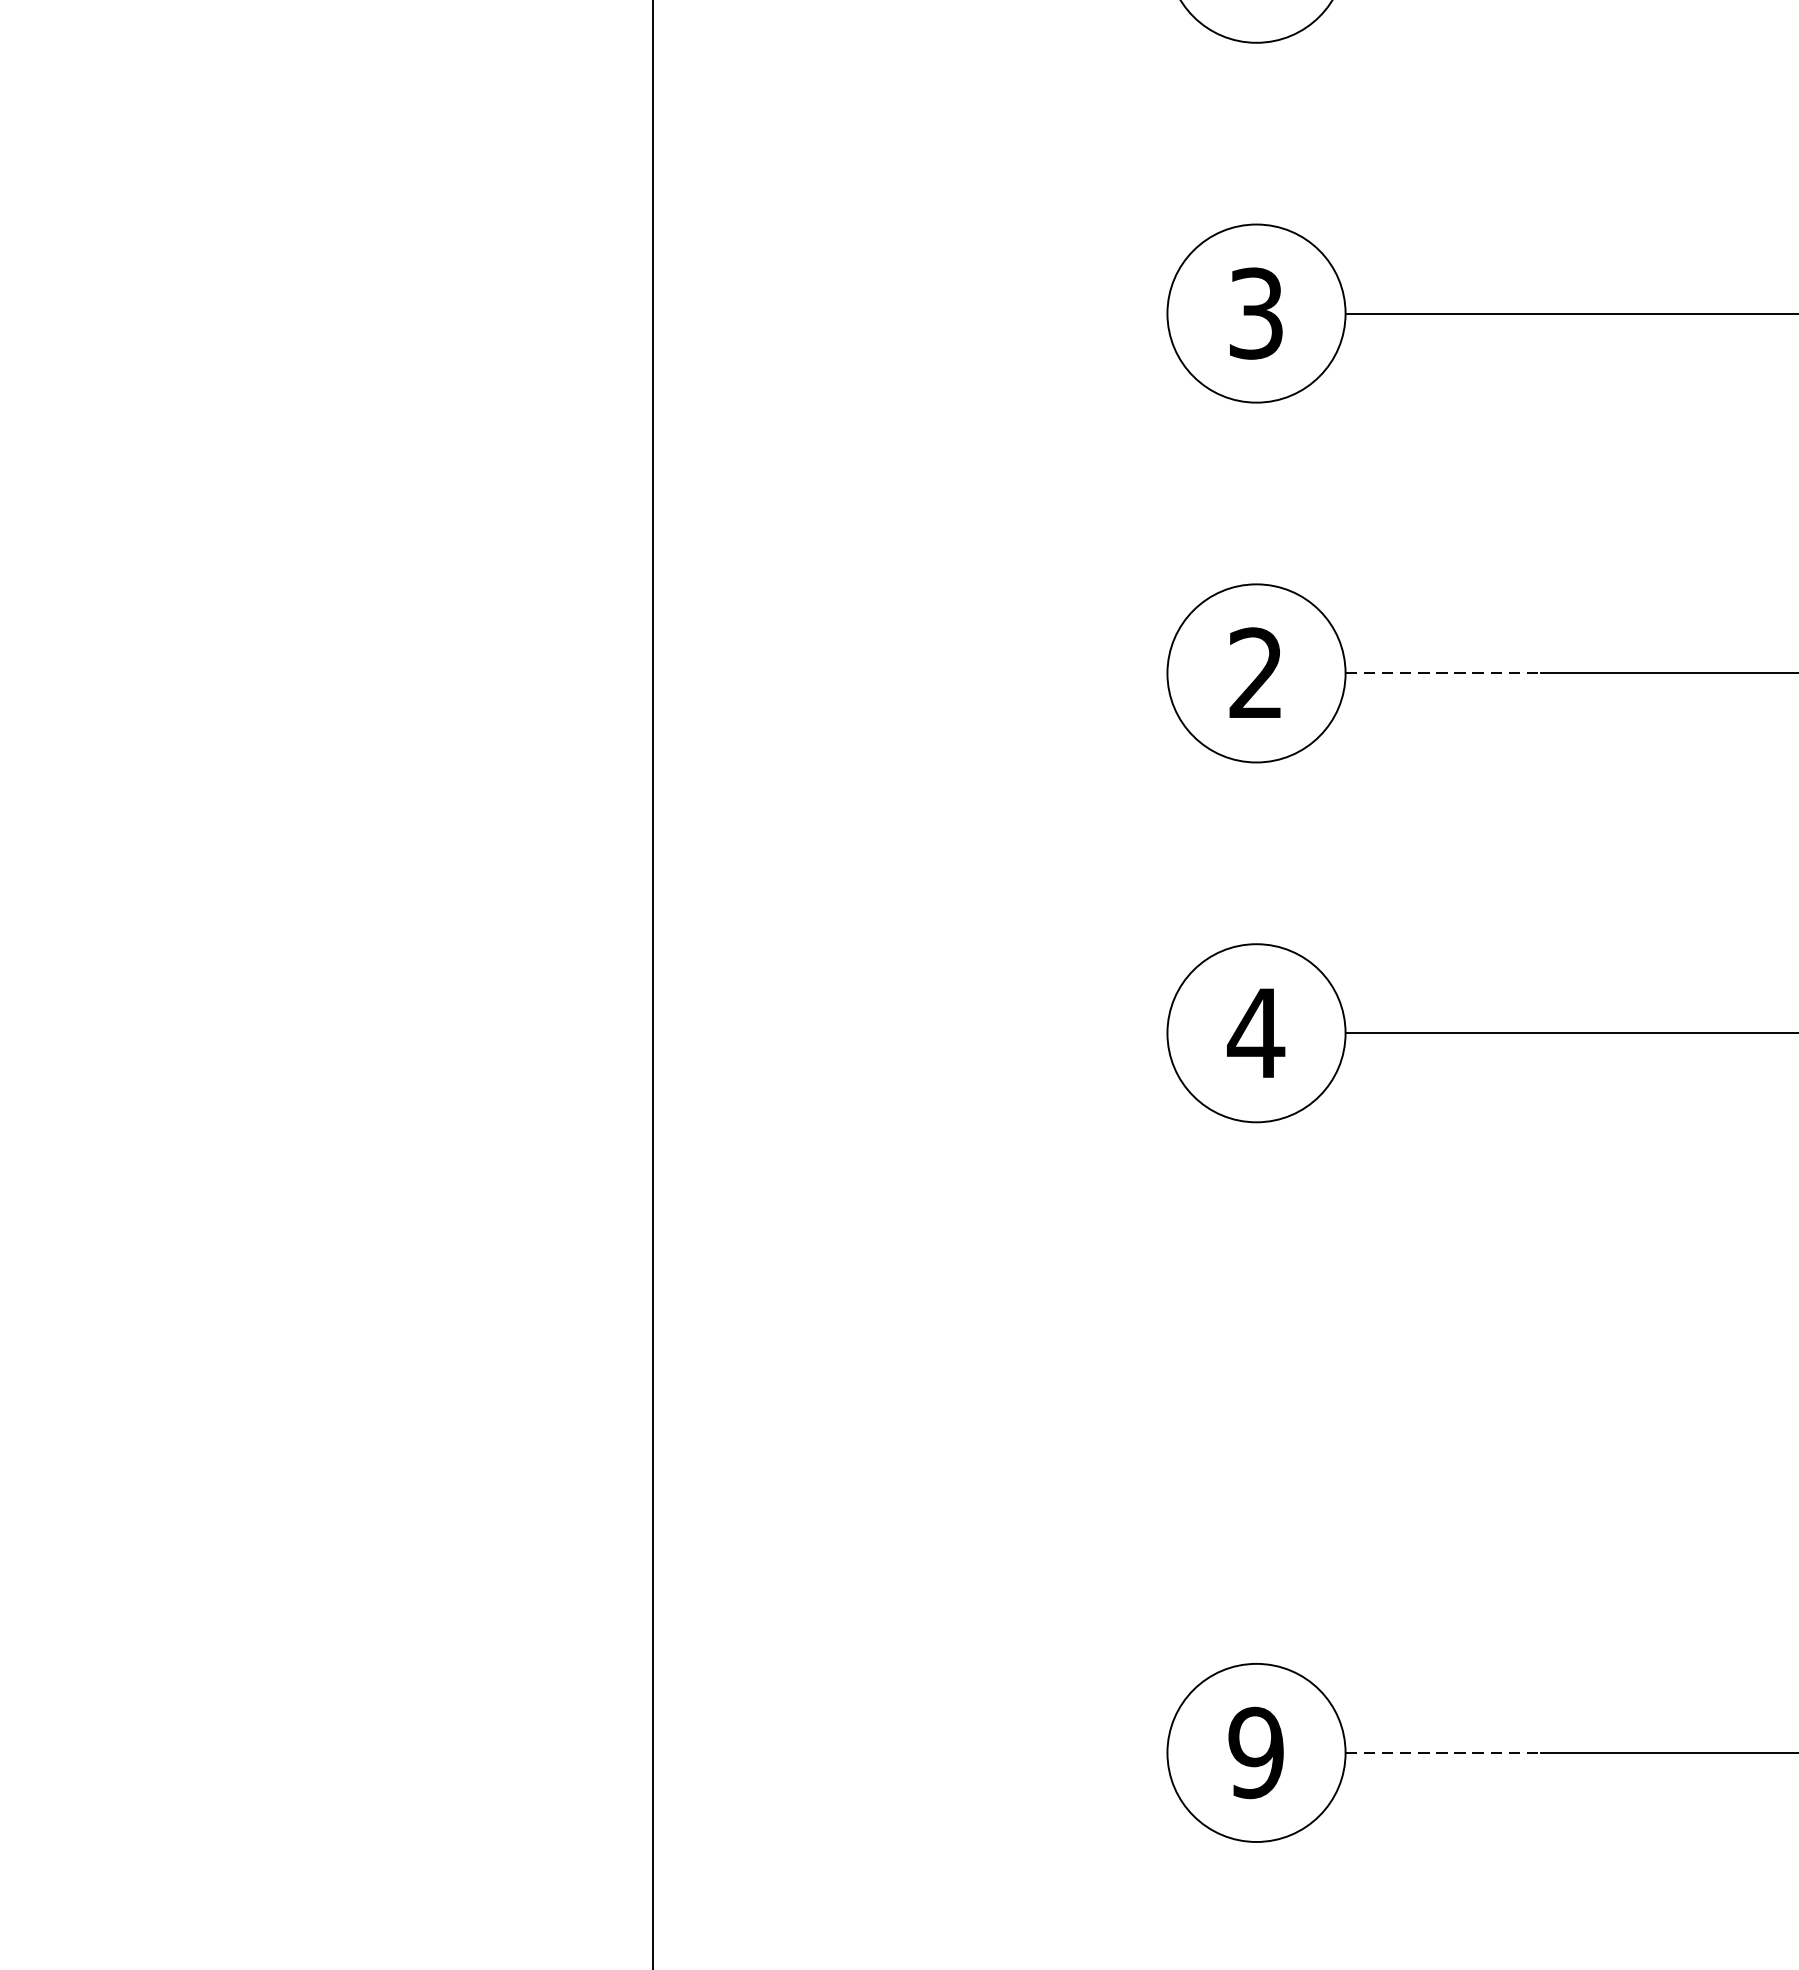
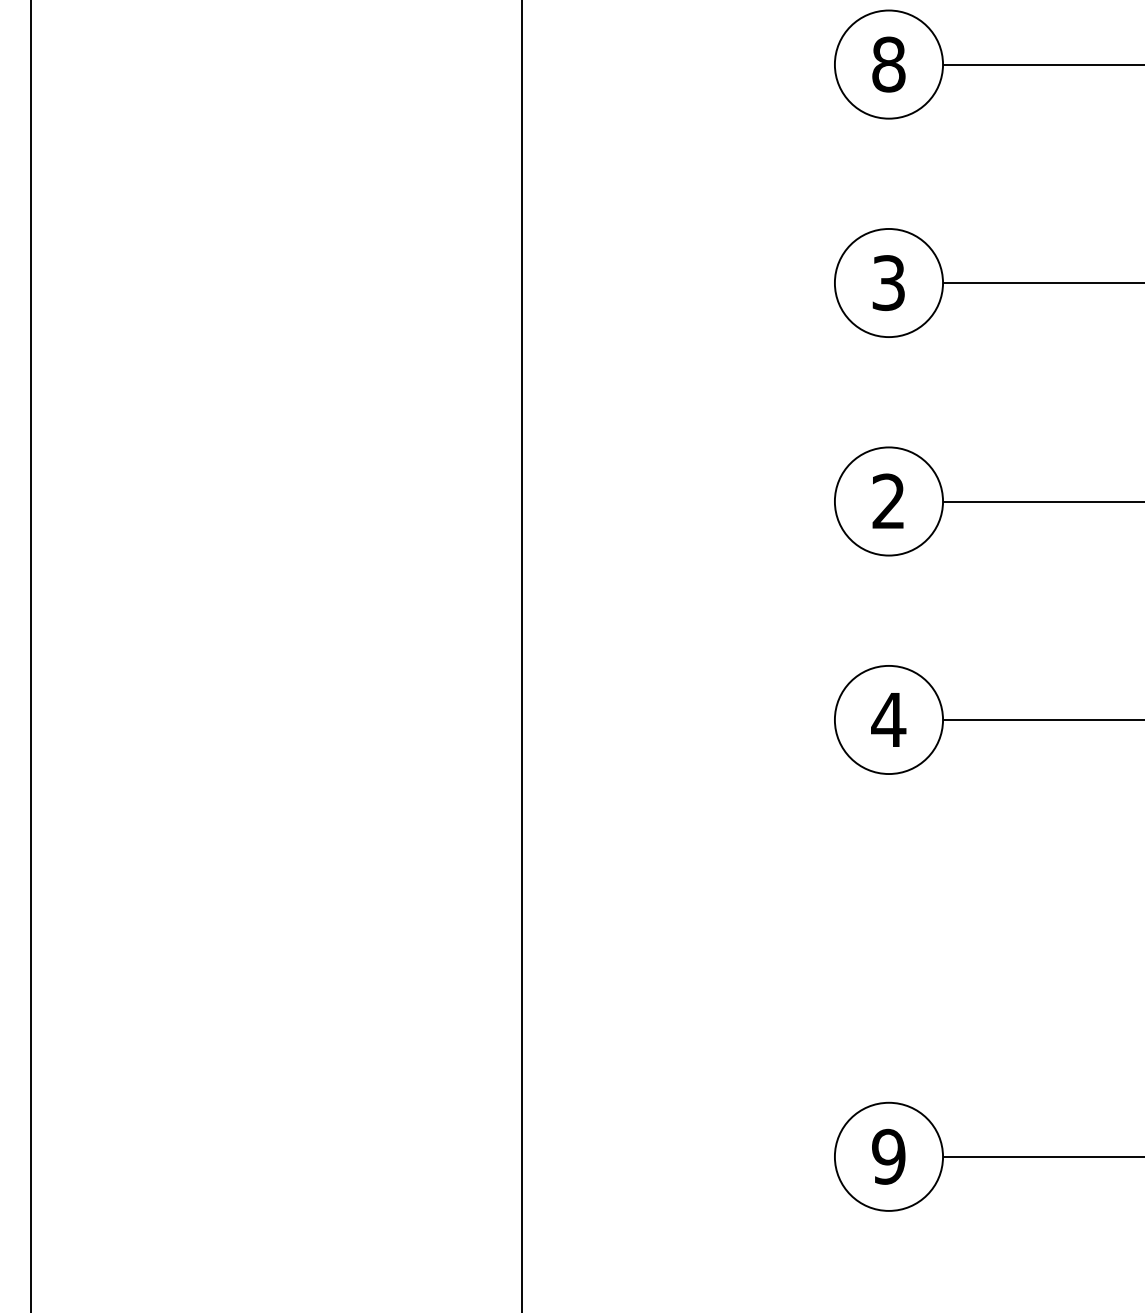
line: (1443, 673) -> (1002, 501), dashed -> solid
line: (1443, 1752) -> (1002, 1156), dashed -> solid

